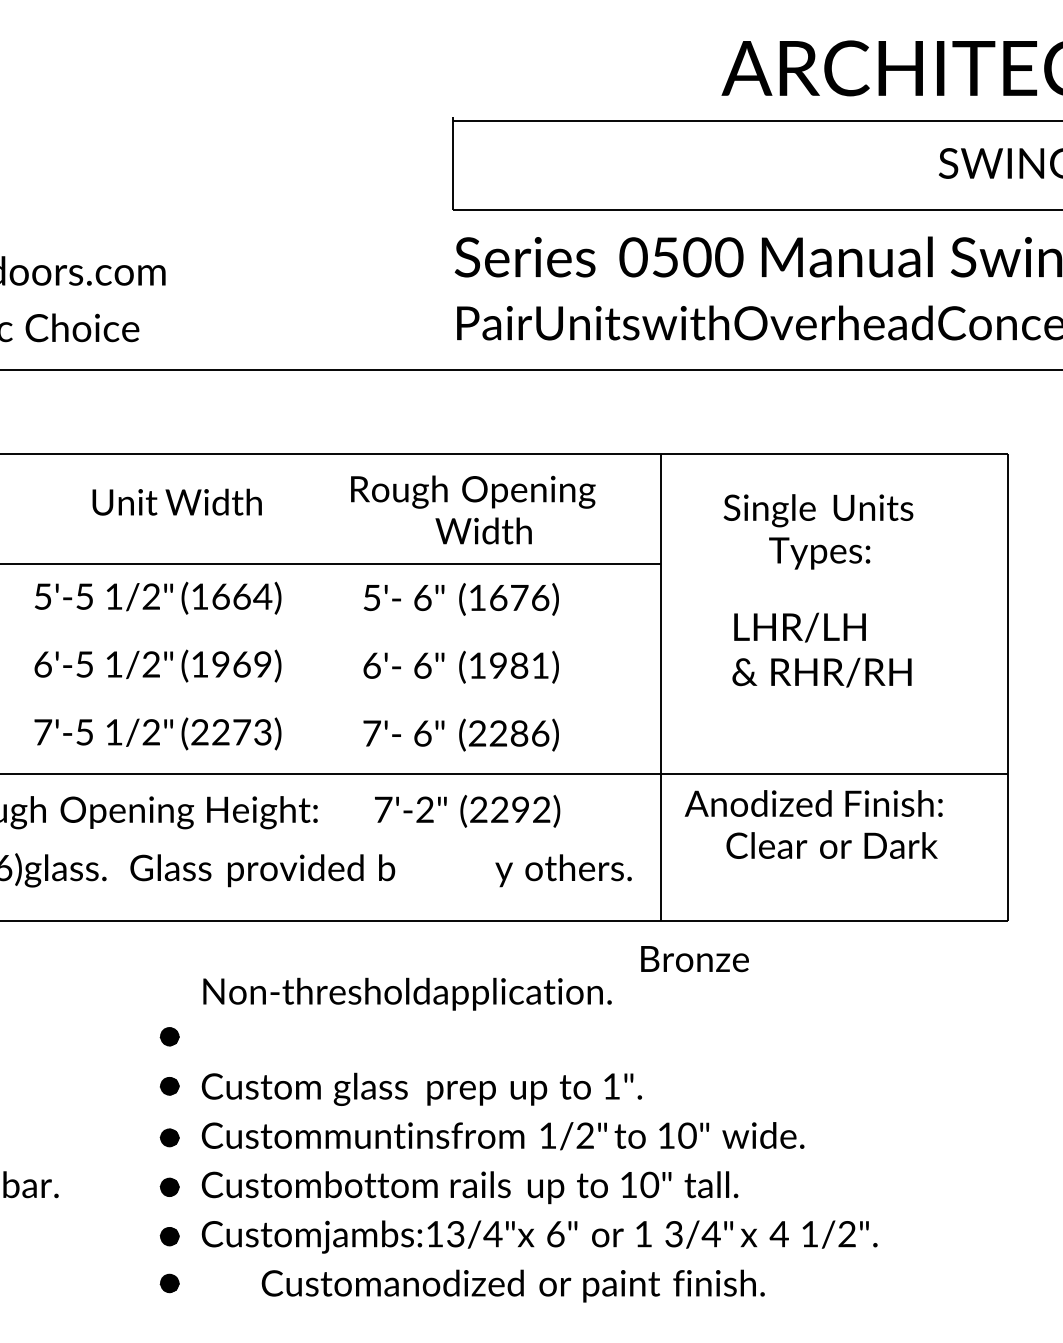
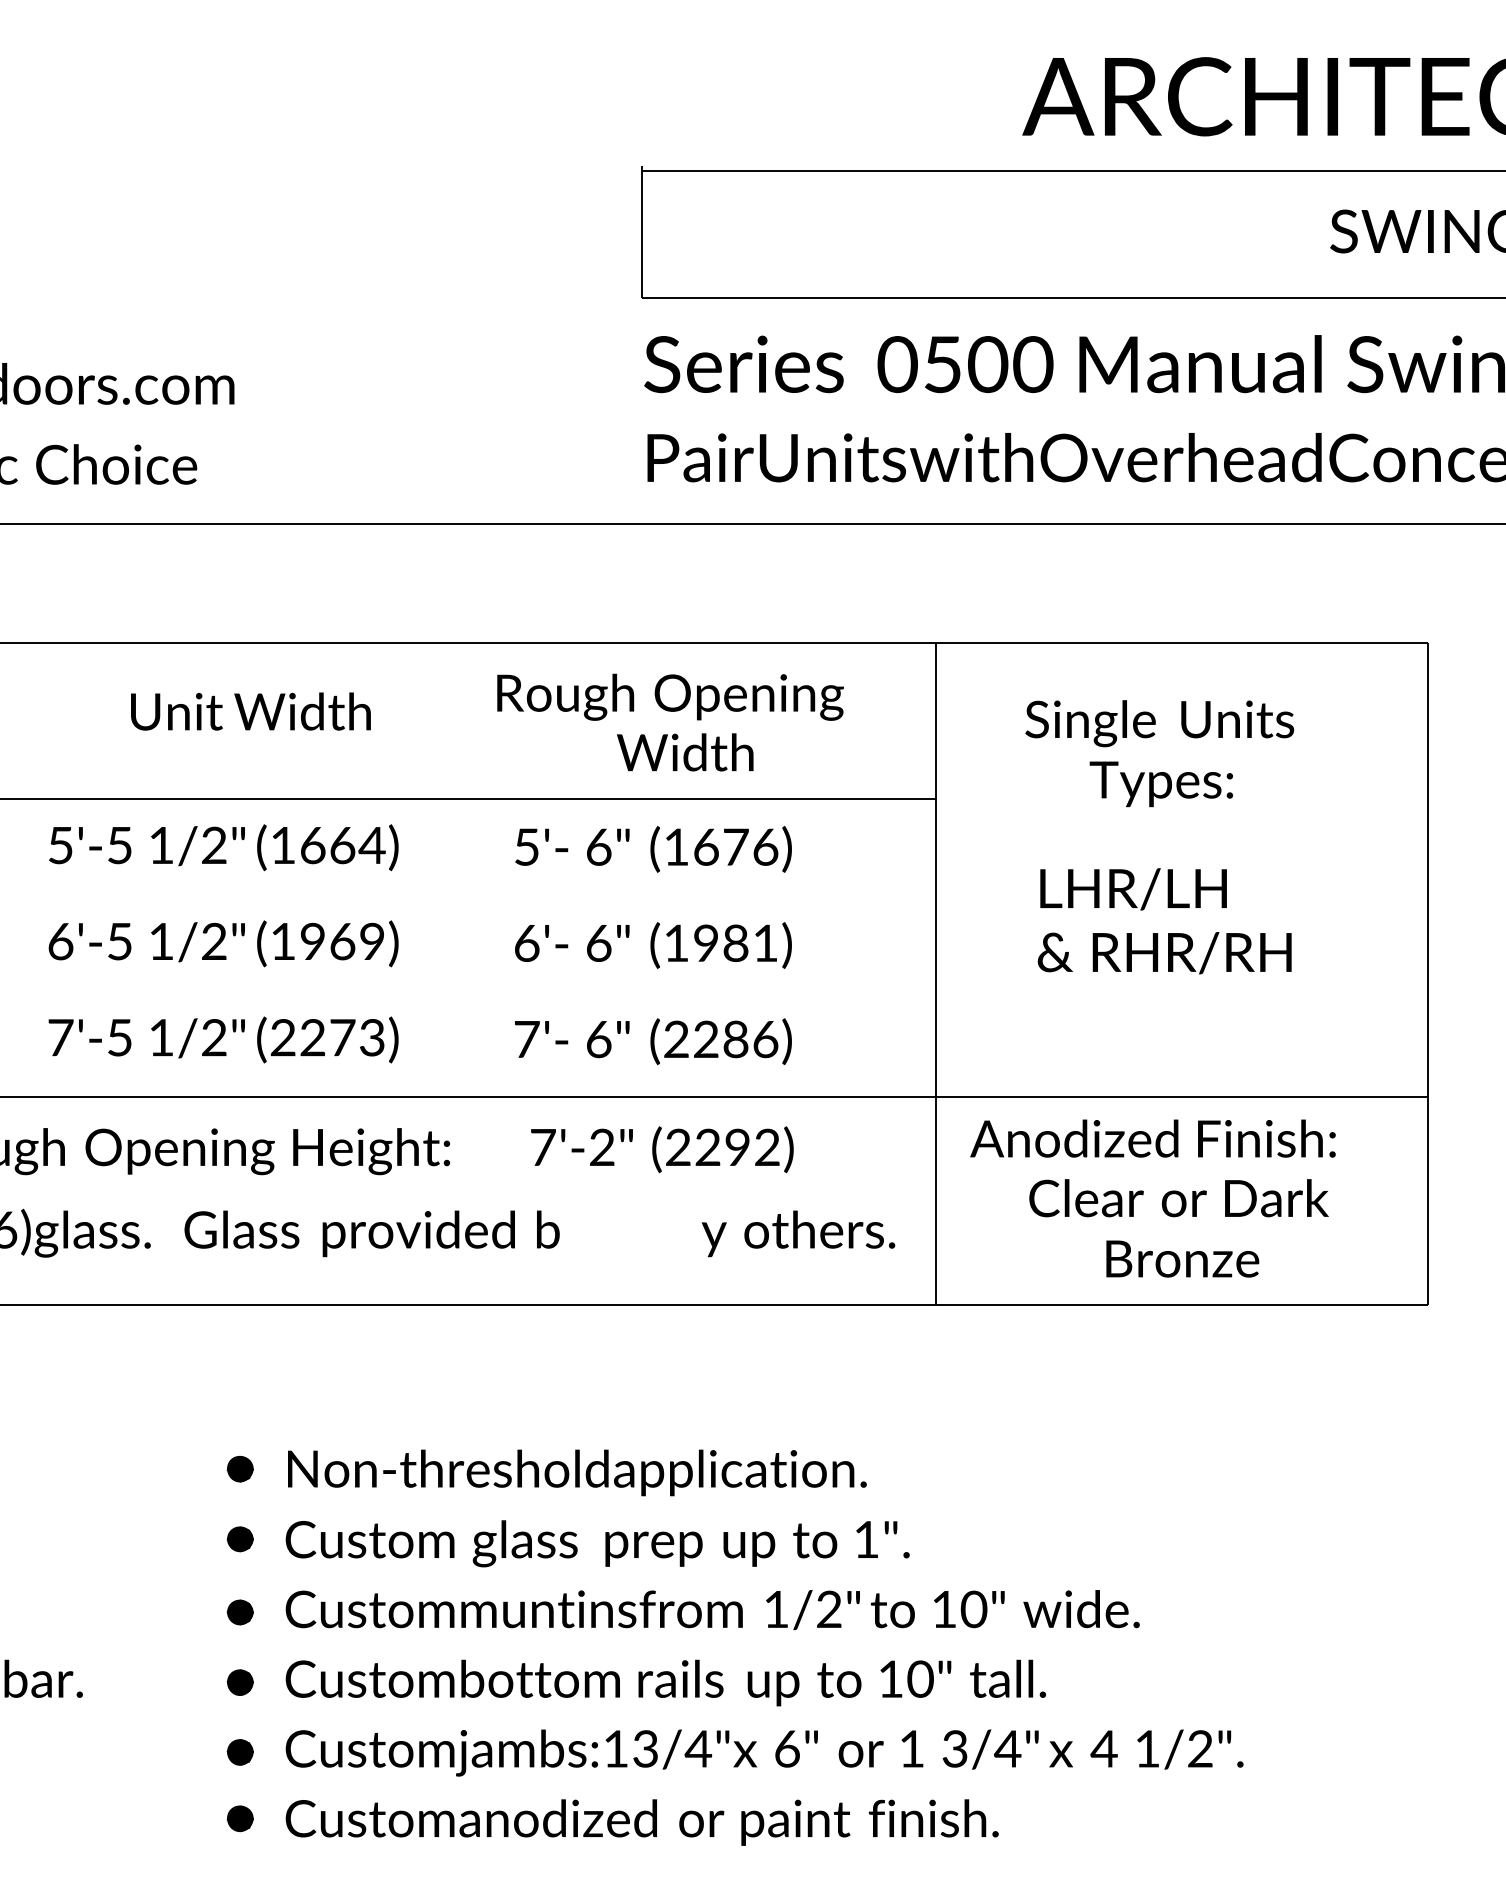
text: (694, 958) -> (1182, 1258), moved
text: (407, 993) -> (577, 1472), moved
text: (512, 1286) -> (641, 1822), moved

